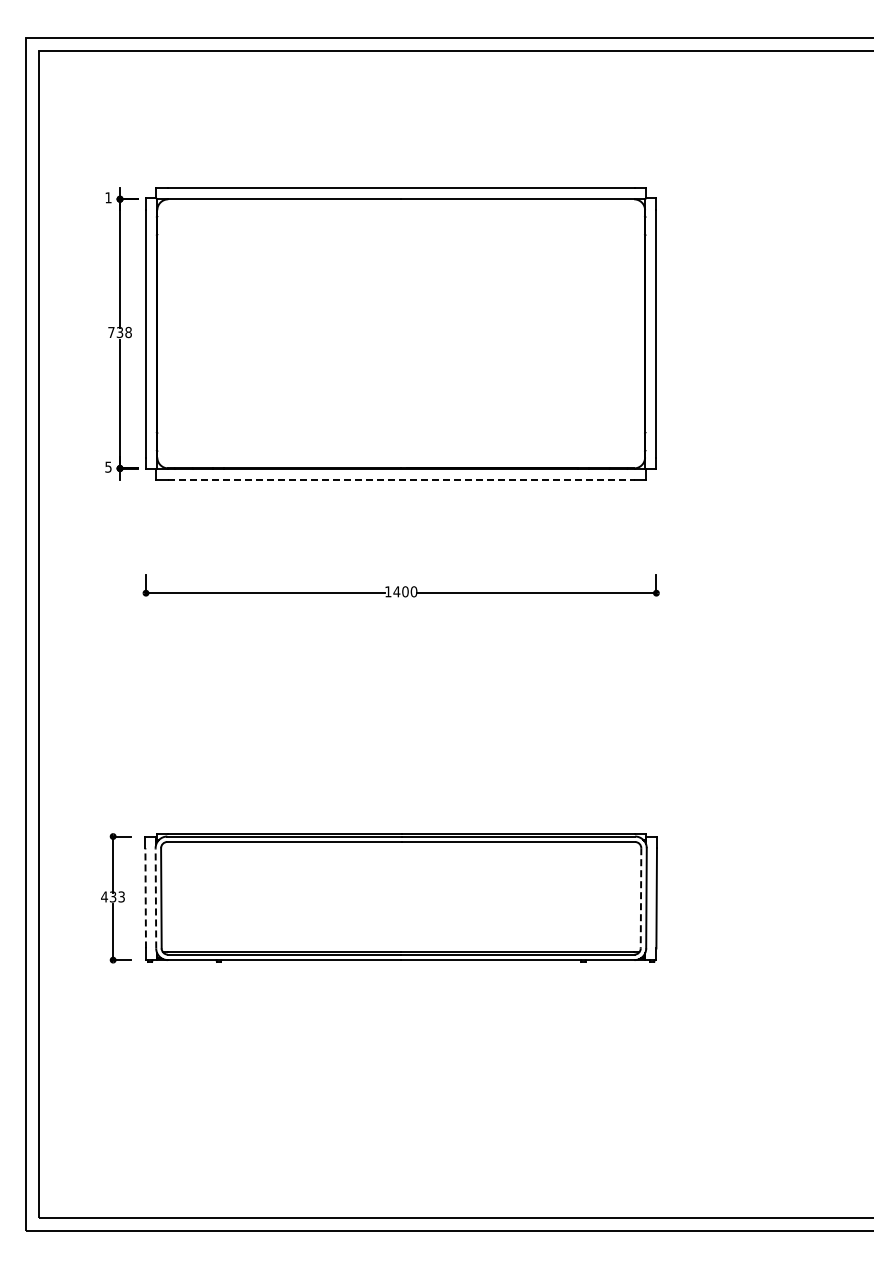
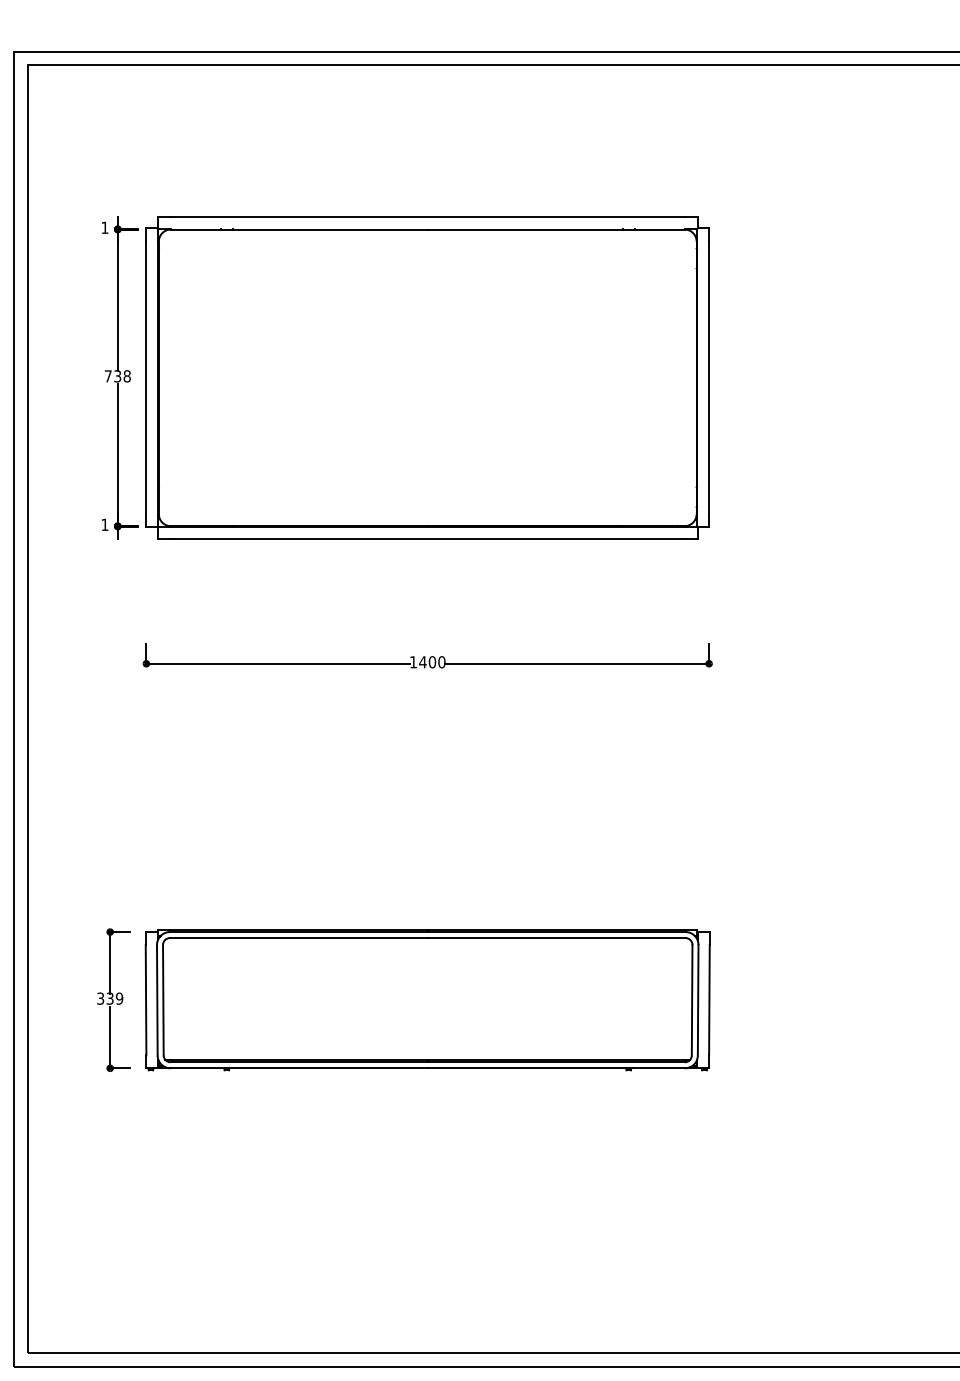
text: (108, 466) -> (105, 524), 5 -> 1
line: (401, 479) -> (428, 538), dashed -> solid
text: (112, 896) -> (109, 998), 433 -> 339
line: (145, 897) -> (145, 999), dashed -> solid
line: (155, 897) -> (156, 999), dashed -> solid
line: (641, 898) -> (692, 1000), dashed -> solid

